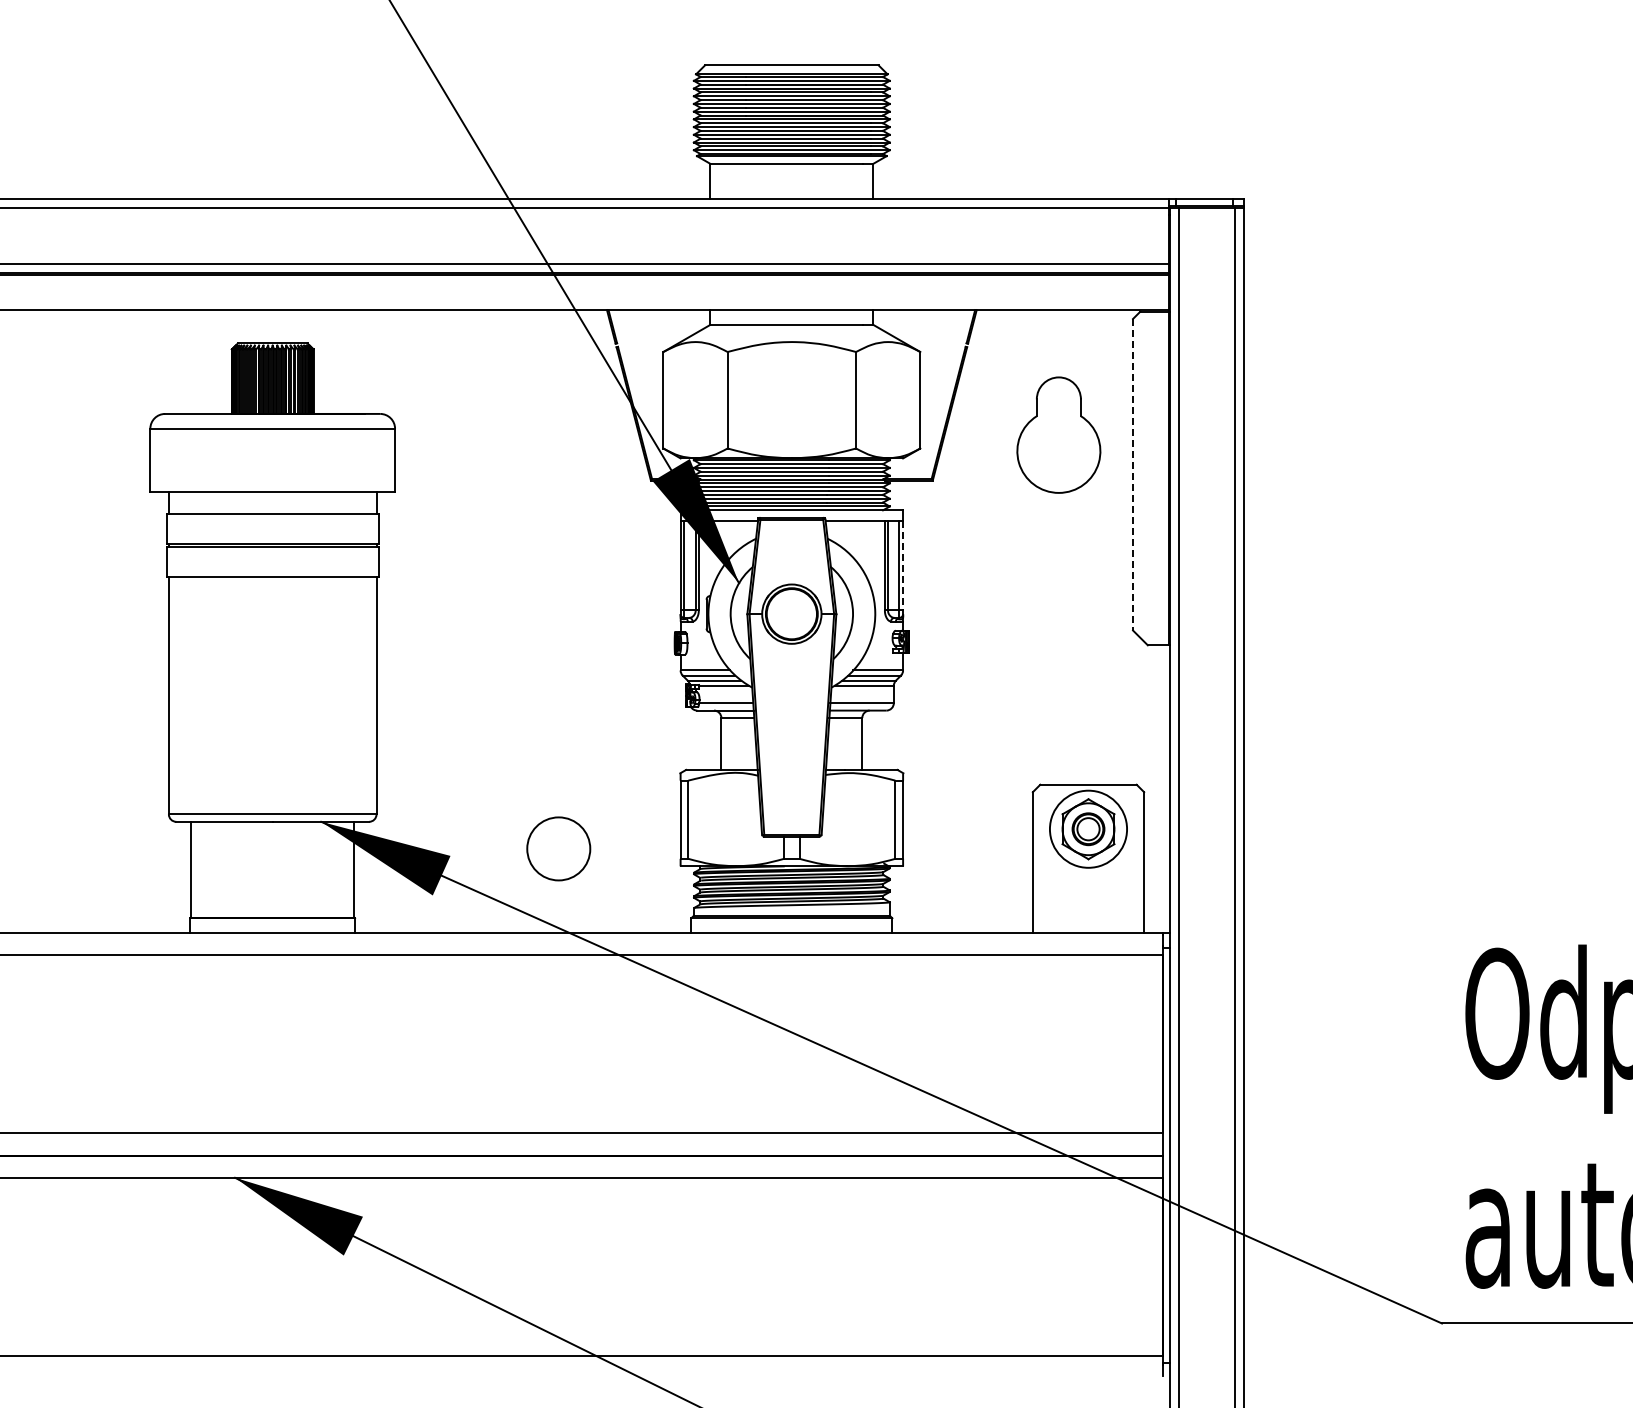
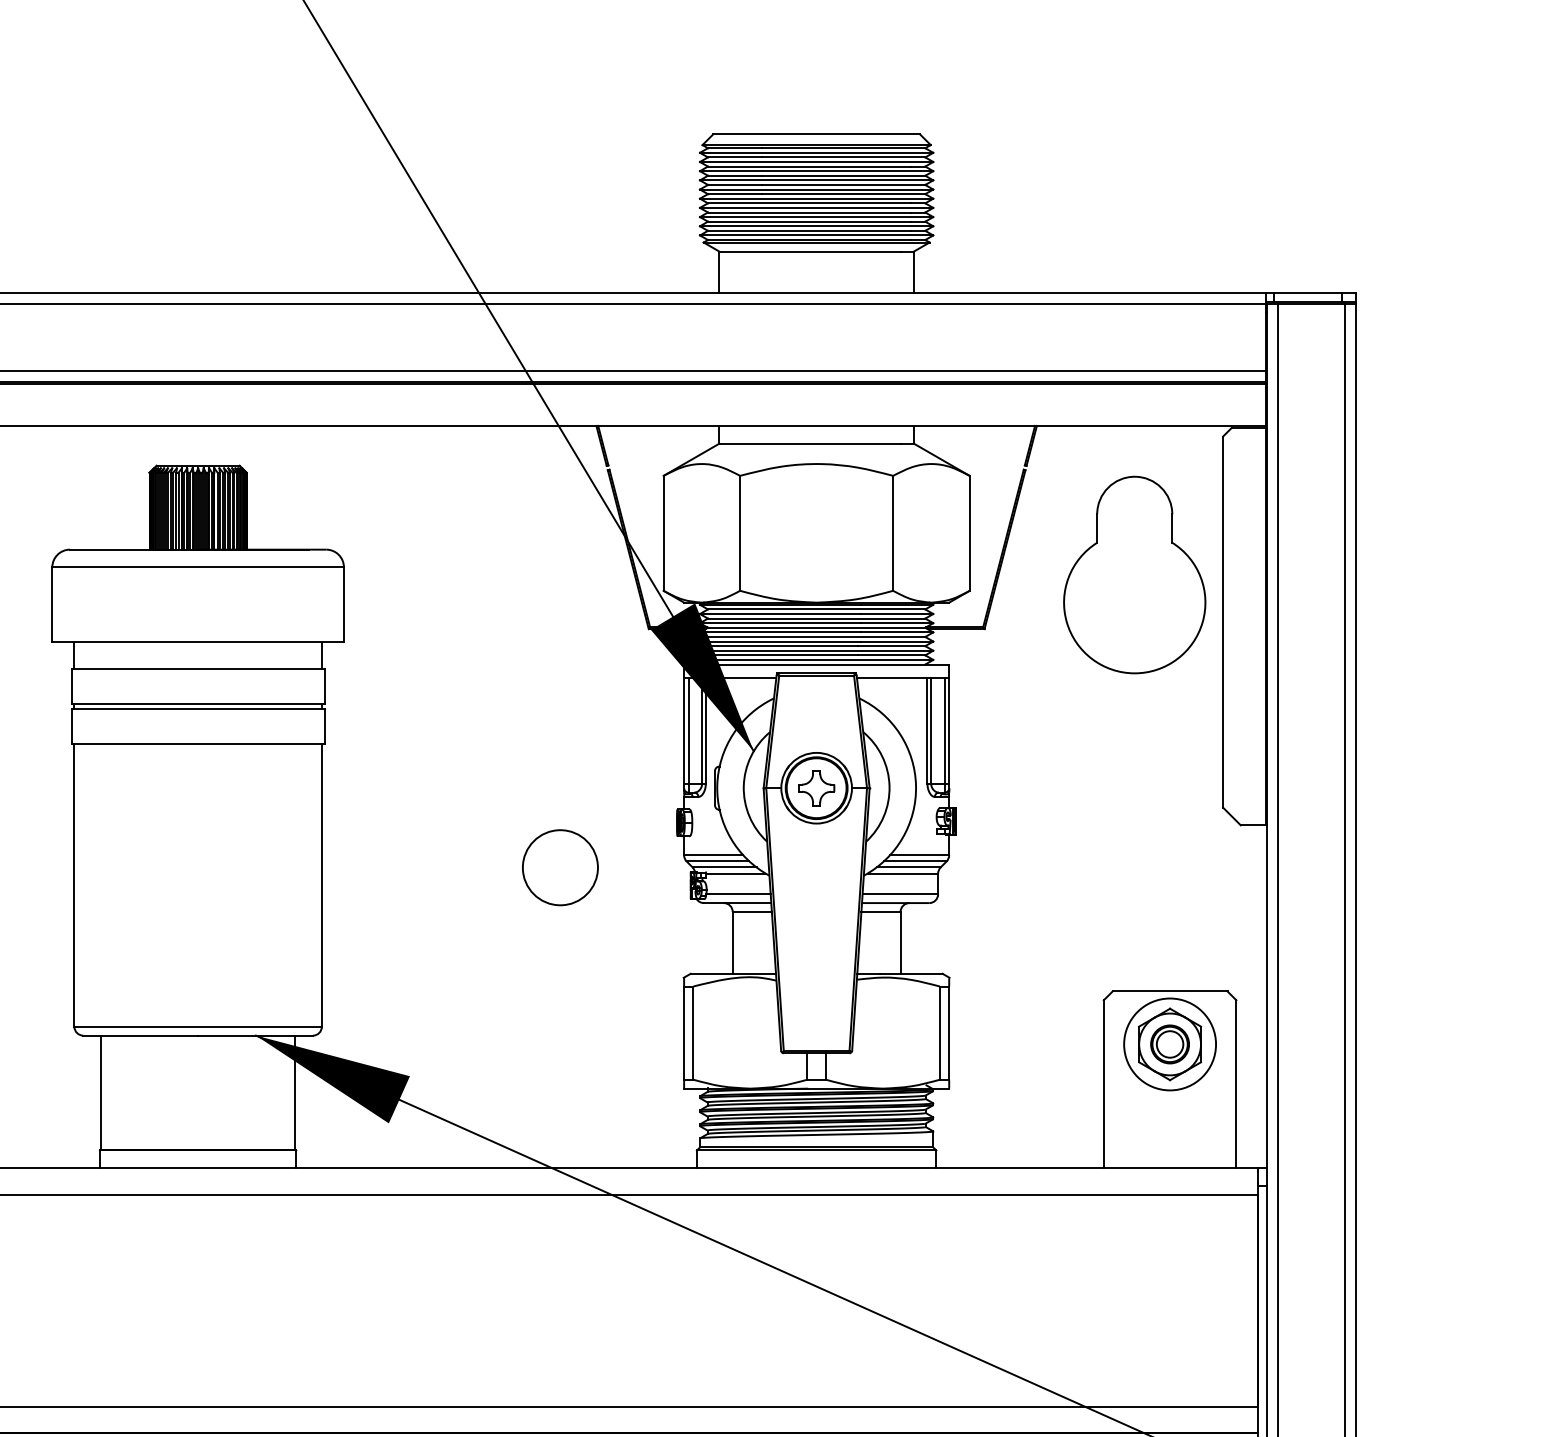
part: (1058, 434) -> (1134, 574), size x1.43
line: (1133, 474) -> (1223, 621), dashed -> solid
line: (903, 566) -> (949, 731), dashed -> solid
part: (791, 613) -> (816, 787), added
circle: (558, 848) -> (560, 867), moved

